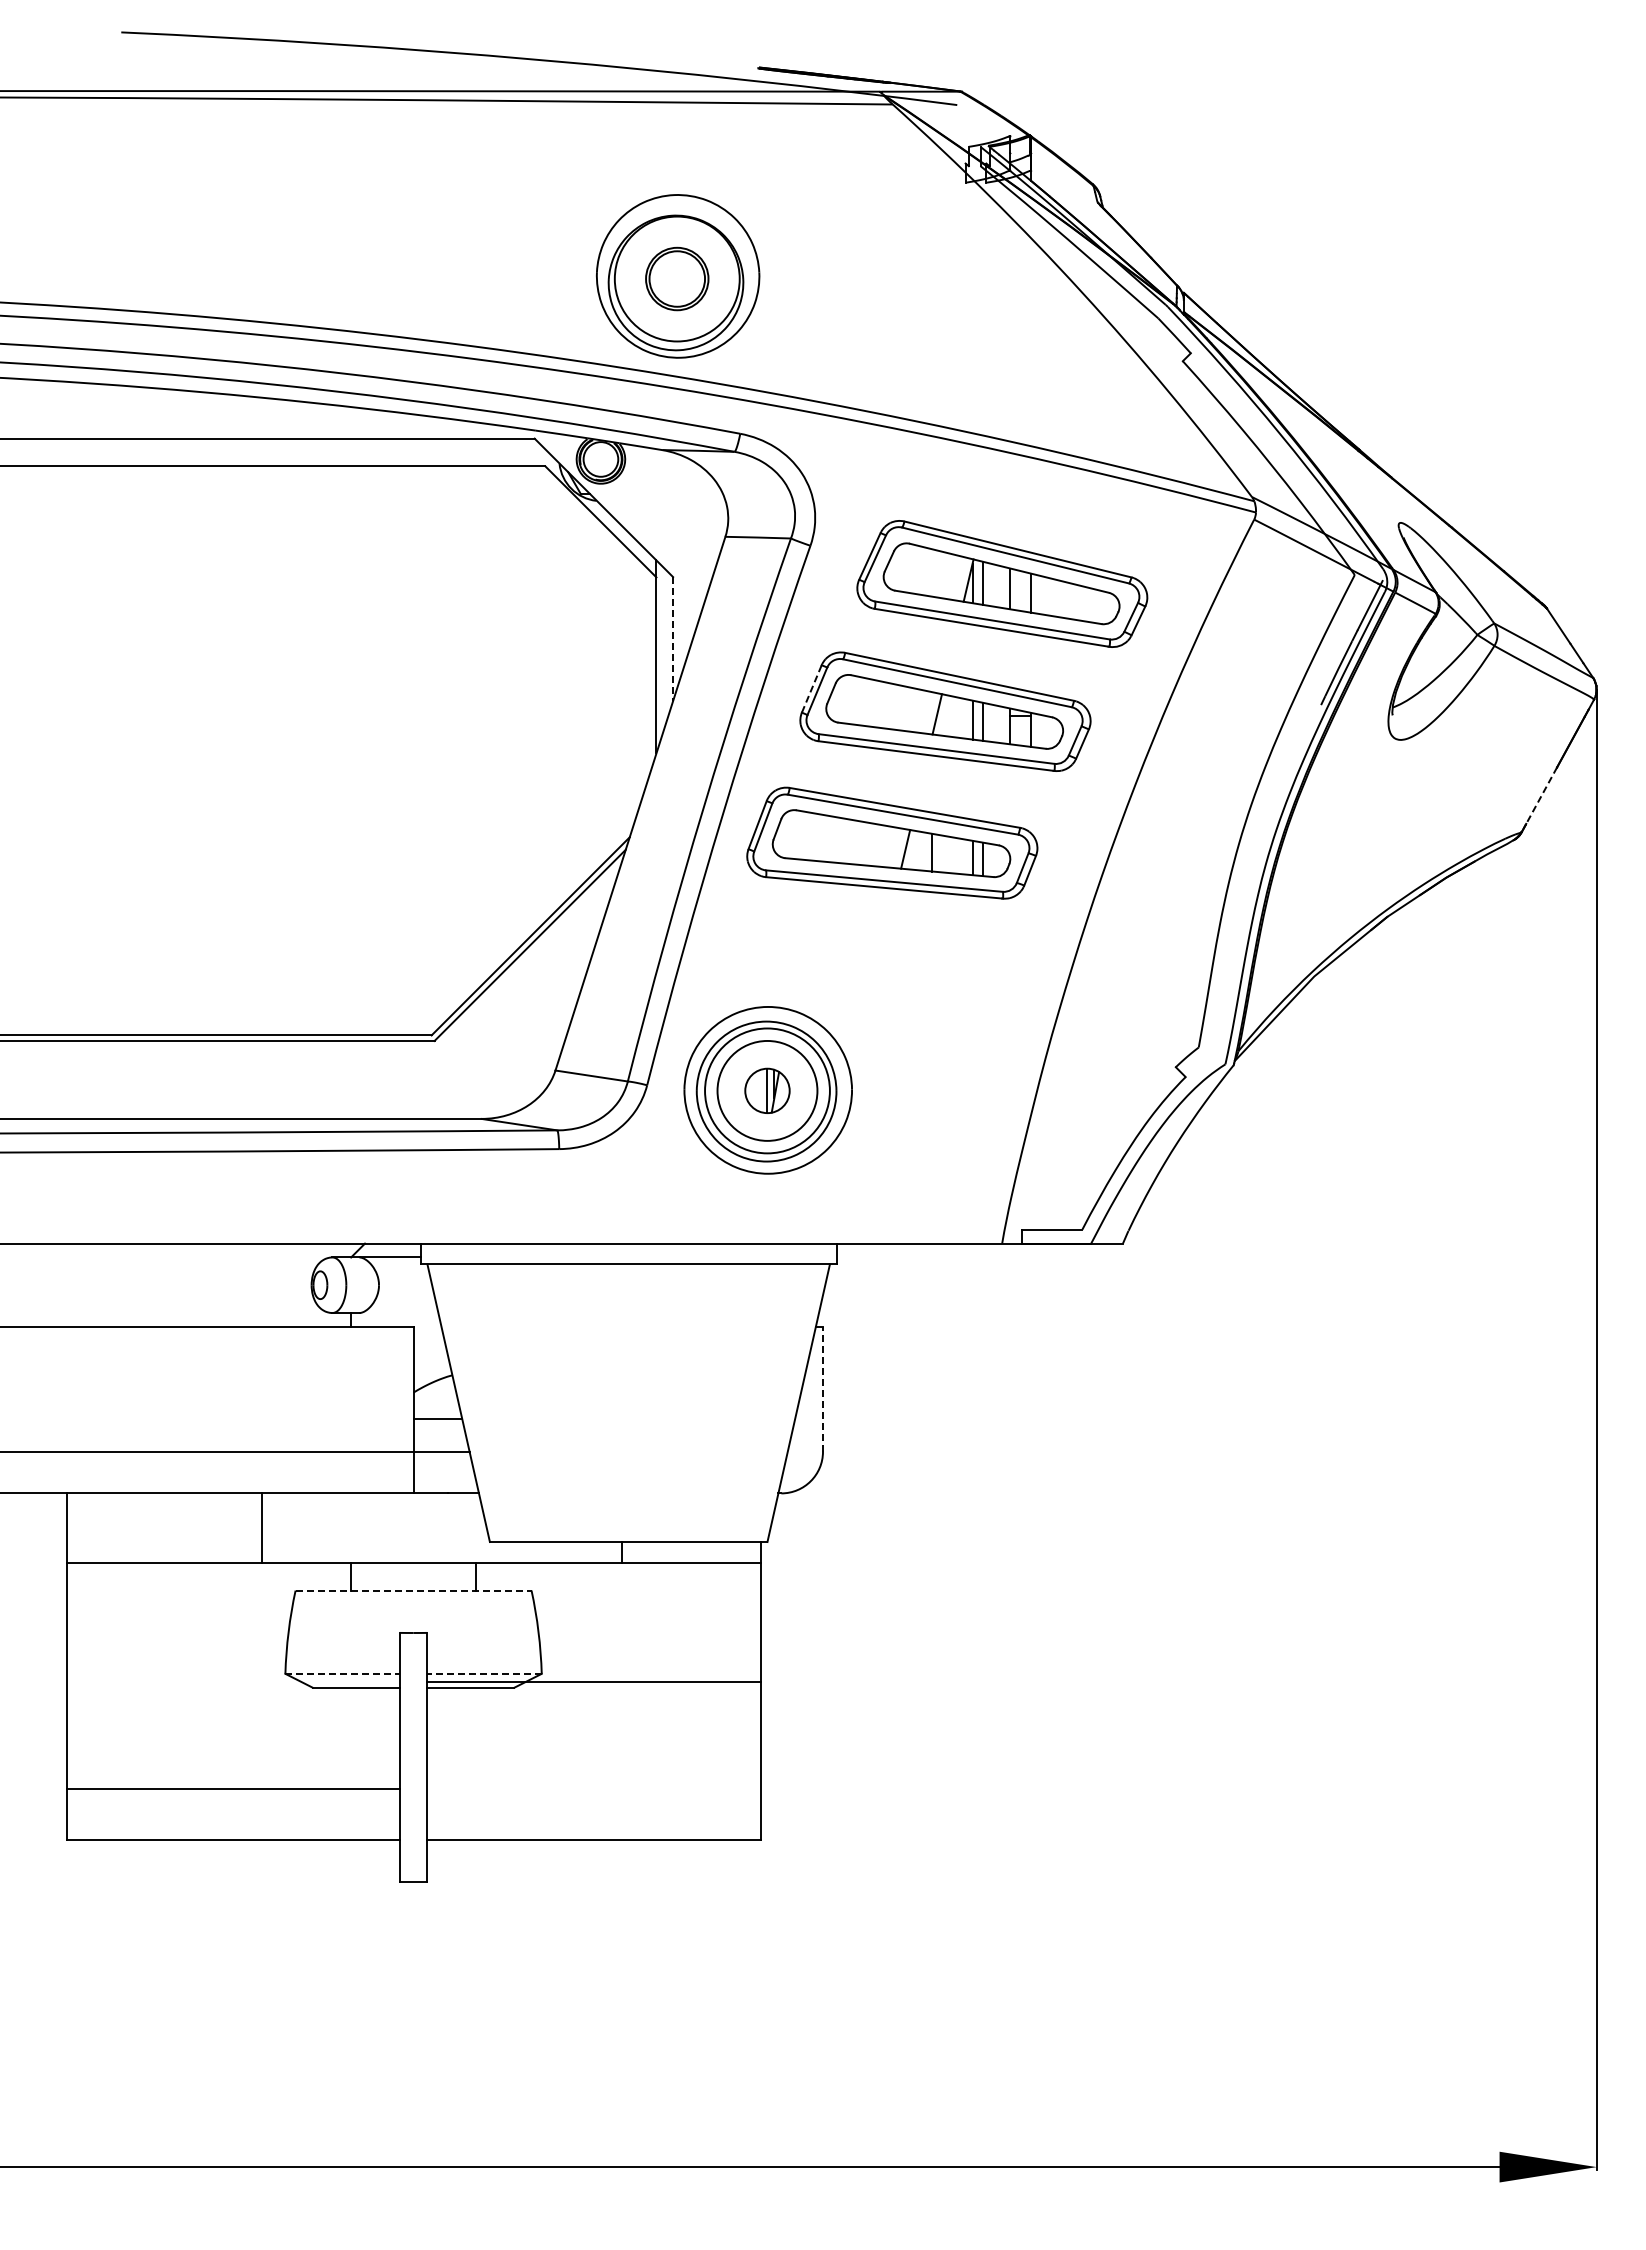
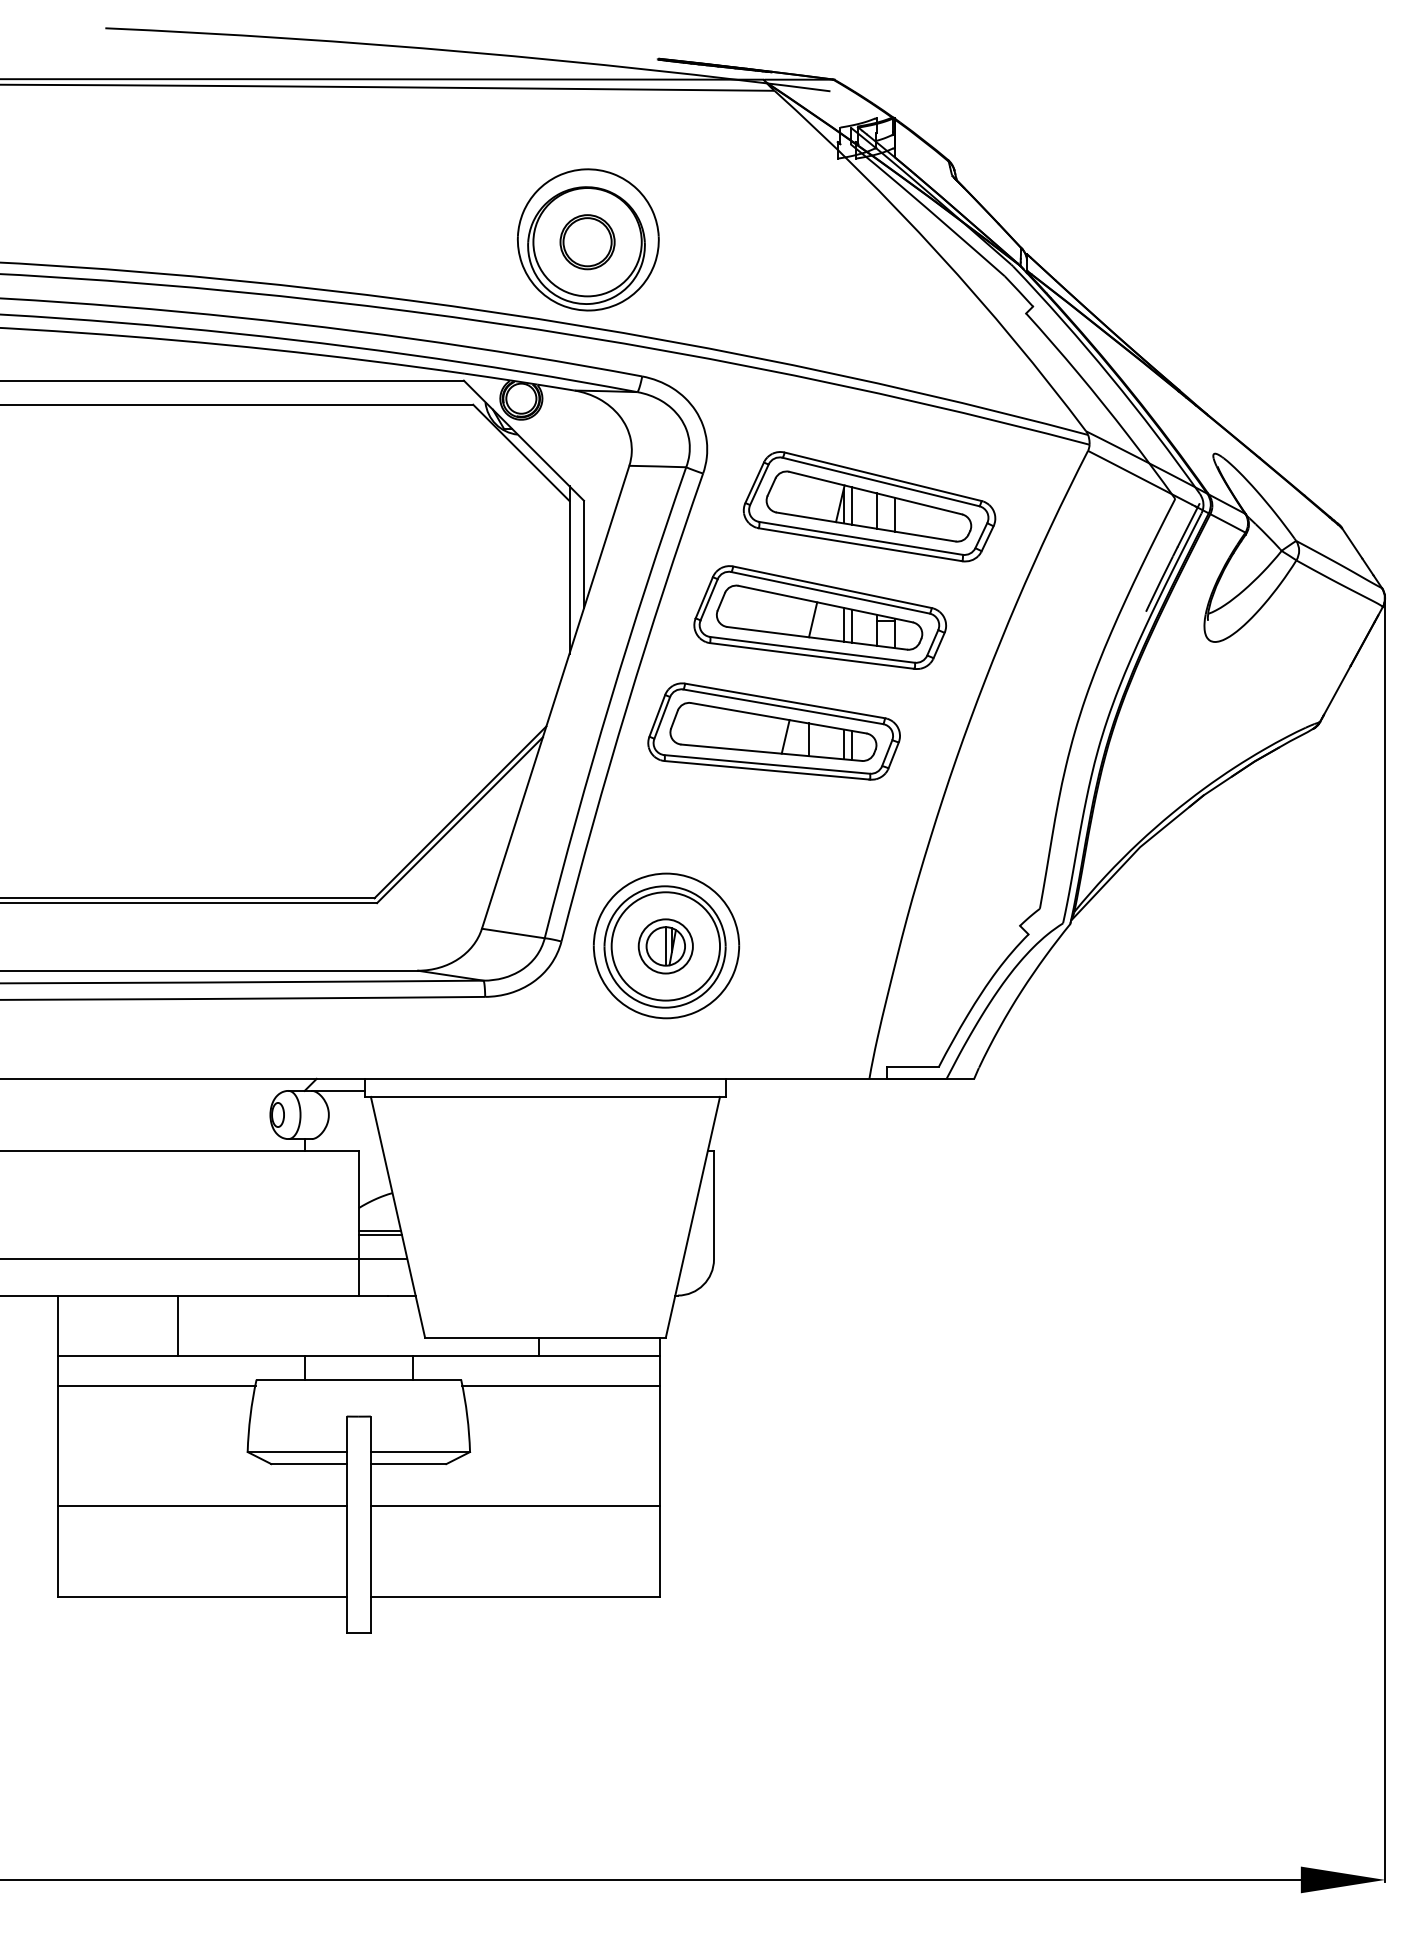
line: (673, 639) -> (584, 554), dashed -> solid
line: (811, 688) -> (704, 597), dashed -> solid
line: (1541, 796) -> (1337, 691), dashed -> solid
circle: (767, 1090) -> (665, 946), size x0.62
line: (823, 1388) -> (714, 1204), dashed -> solid
line: (438, 1424) -> (380, 1235), added
line: (262, 1527) -> (178, 1325), moved
line: (413, 1590) -> (358, 1379), dashed -> solid
line: (180, 1597) -> (156, 1385), added
line: (646, 1597) -> (560, 1385), added
line: (343, 1673) -> (298, 1451), dashed -> solid
line: (484, 1673) -> (420, 1451), dashed -> solid
line: (593, 1682) -> (514, 1506), moved
line: (232, 1789) -> (201, 1506), moved

